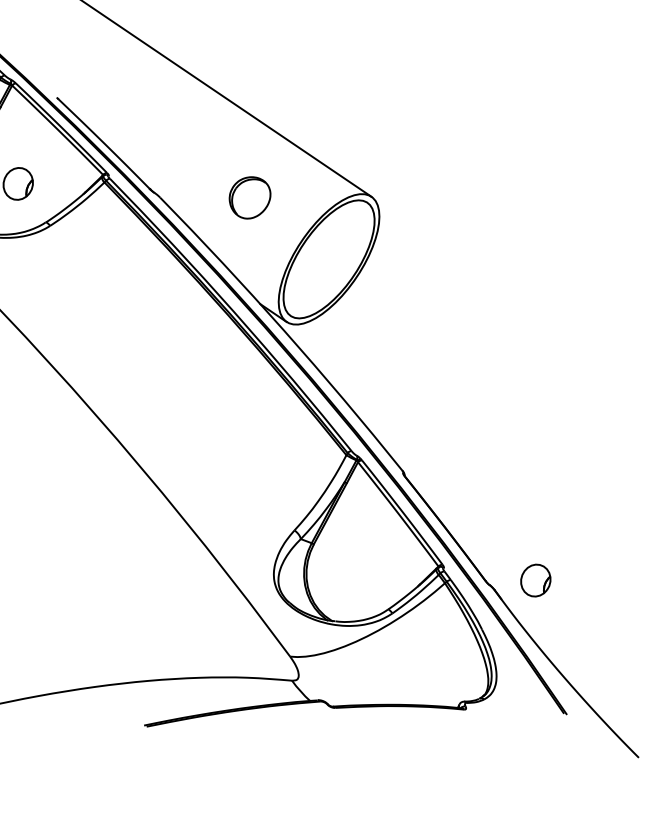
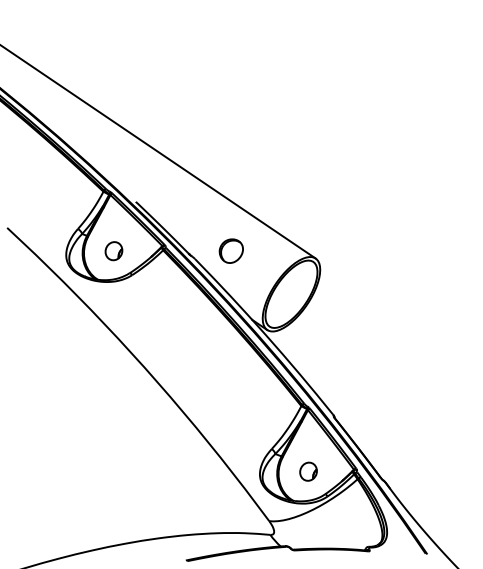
part: (248, 196) -> (230, 250), moved
part: (535, 580) -> (308, 471), moved

